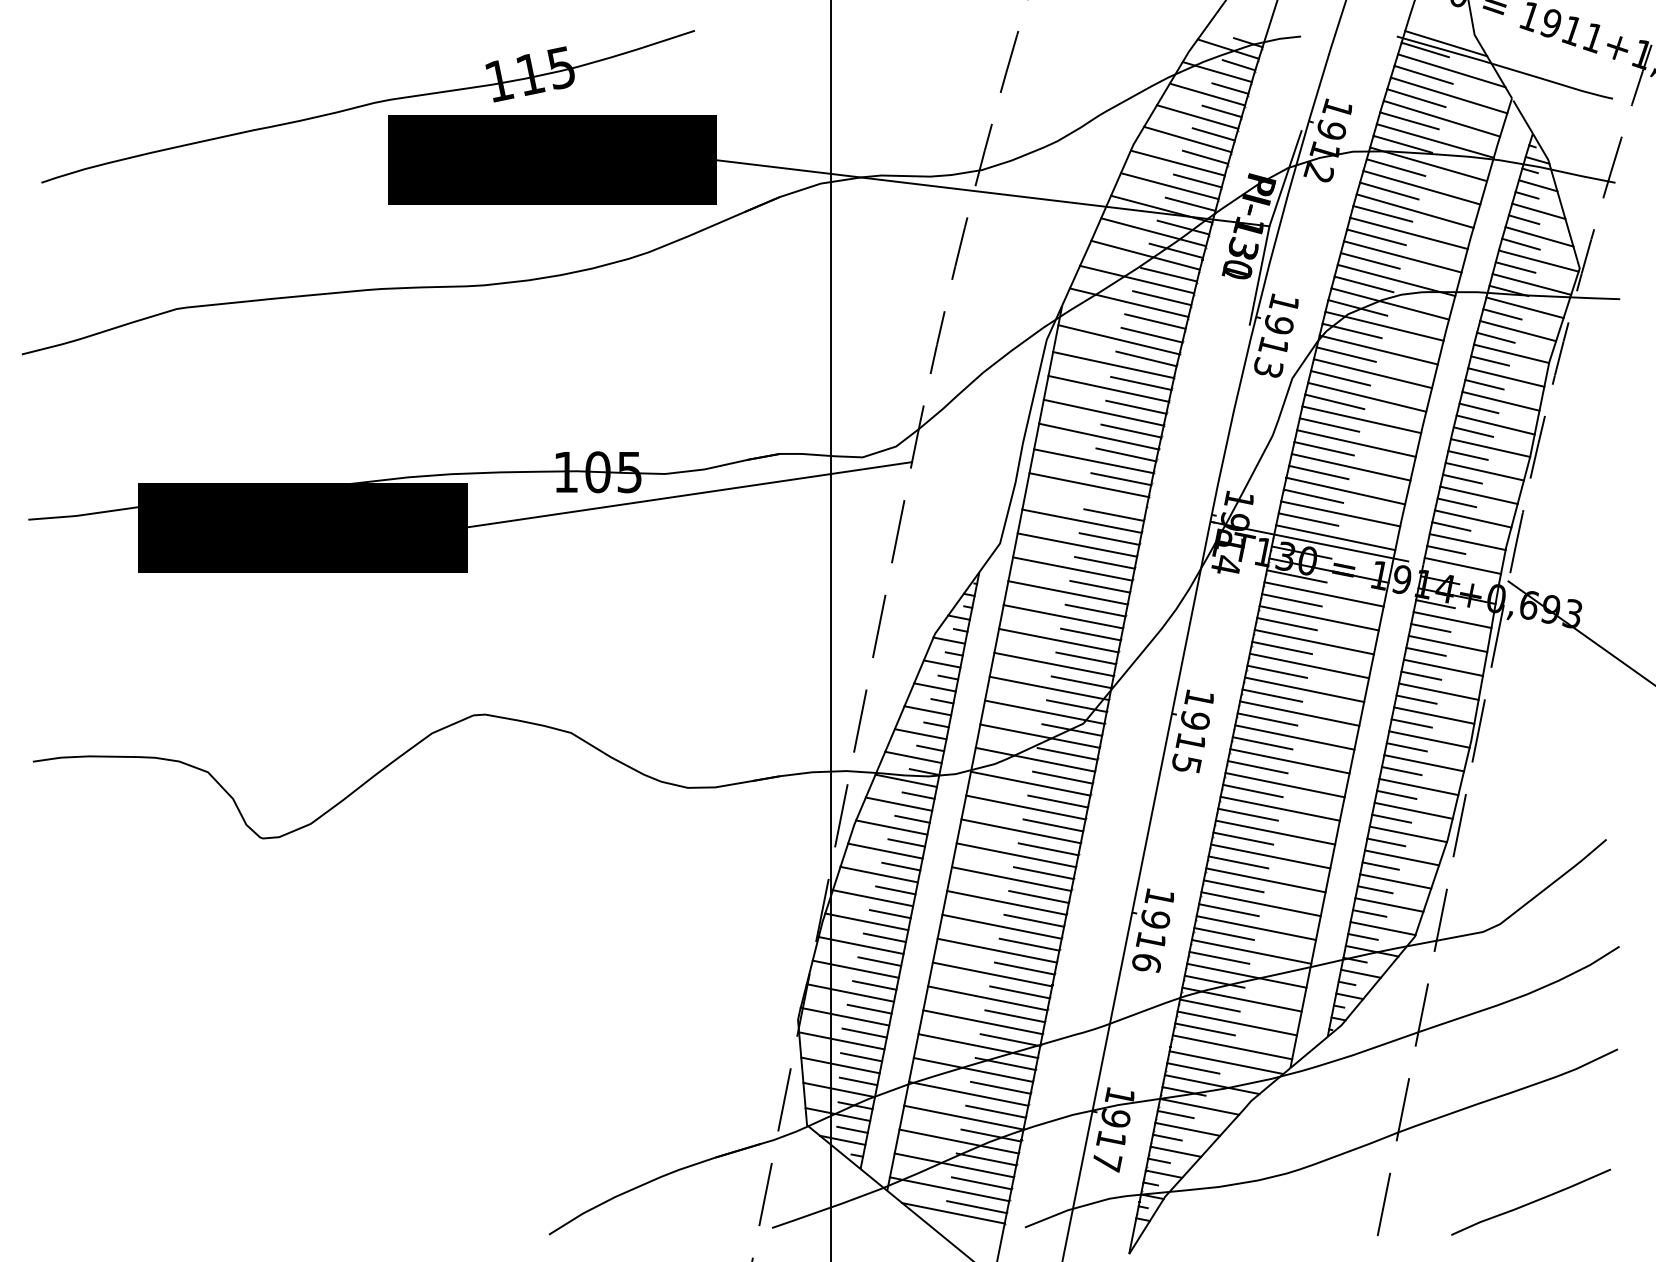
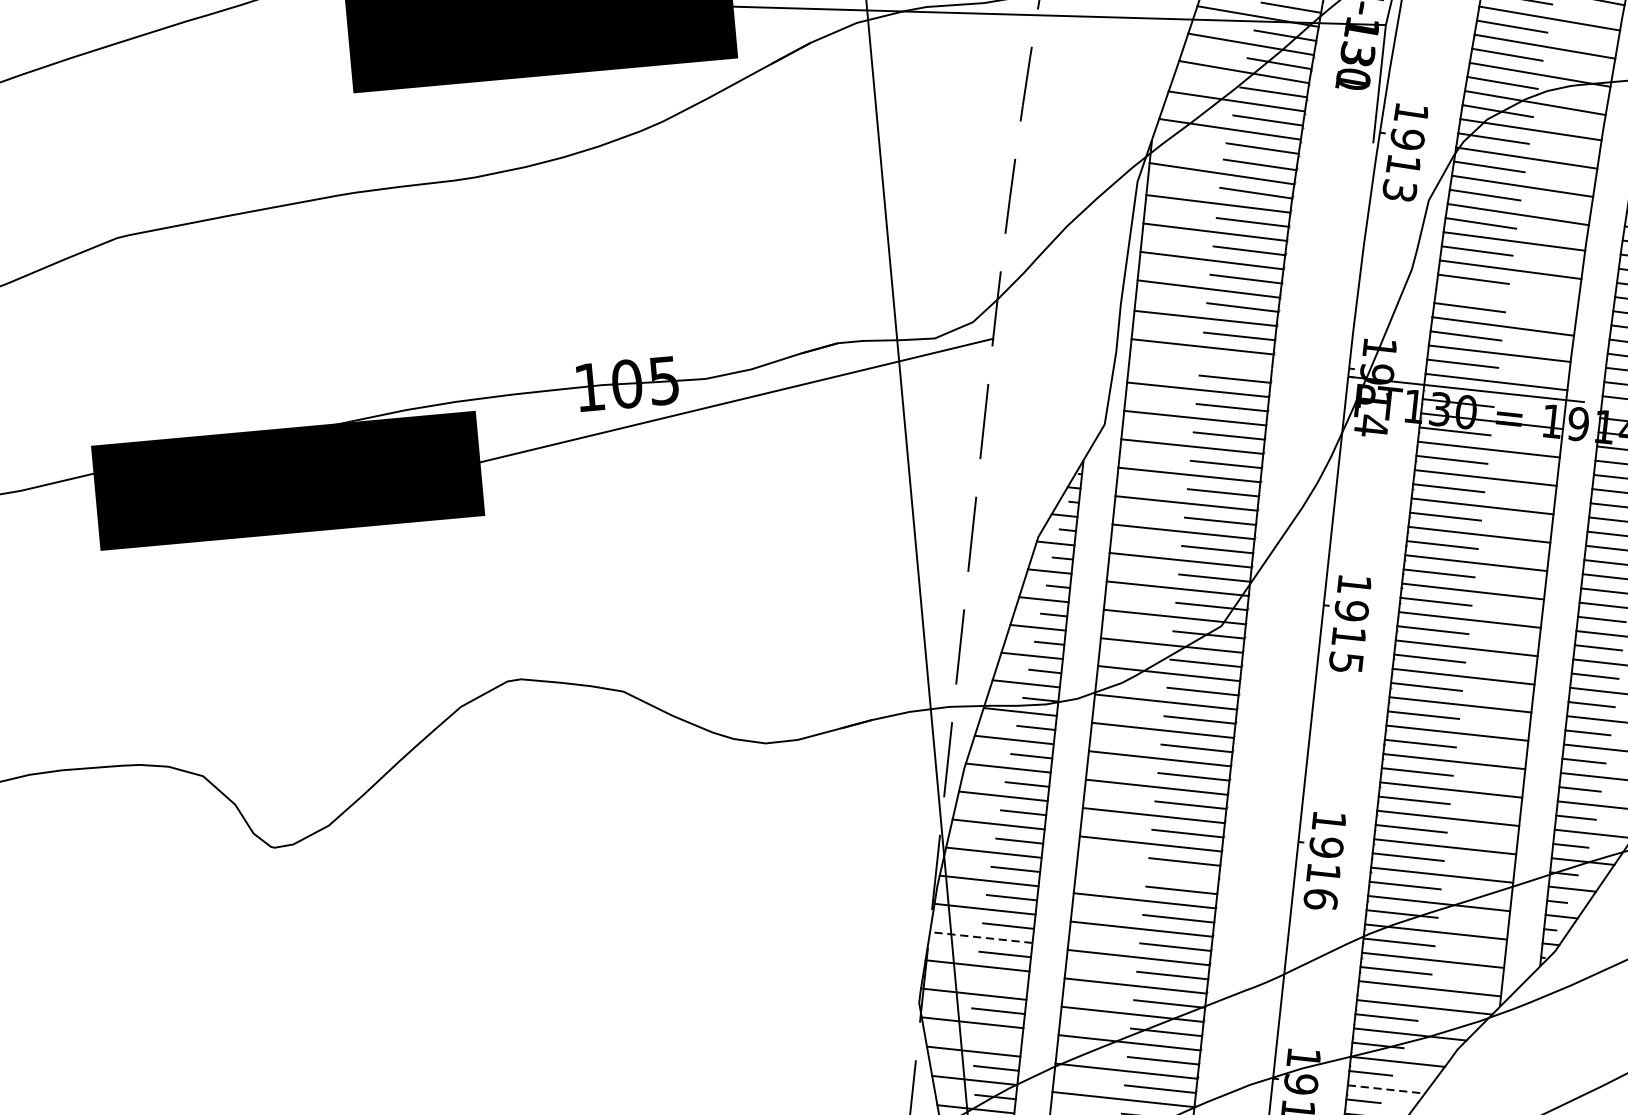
line: (1350, 467) -> (1506, 298), removed
line: (1001, 926) -> (1147, 872), removed
line: (855, 969) -> (981, 937), solid -> dashed
line: (869, 1008) -> (1001, 981), removed
line: (861, 1057) -> (997, 1040), removed
line: (1188, 1129) -> (1387, 1089), solid -> dashed

